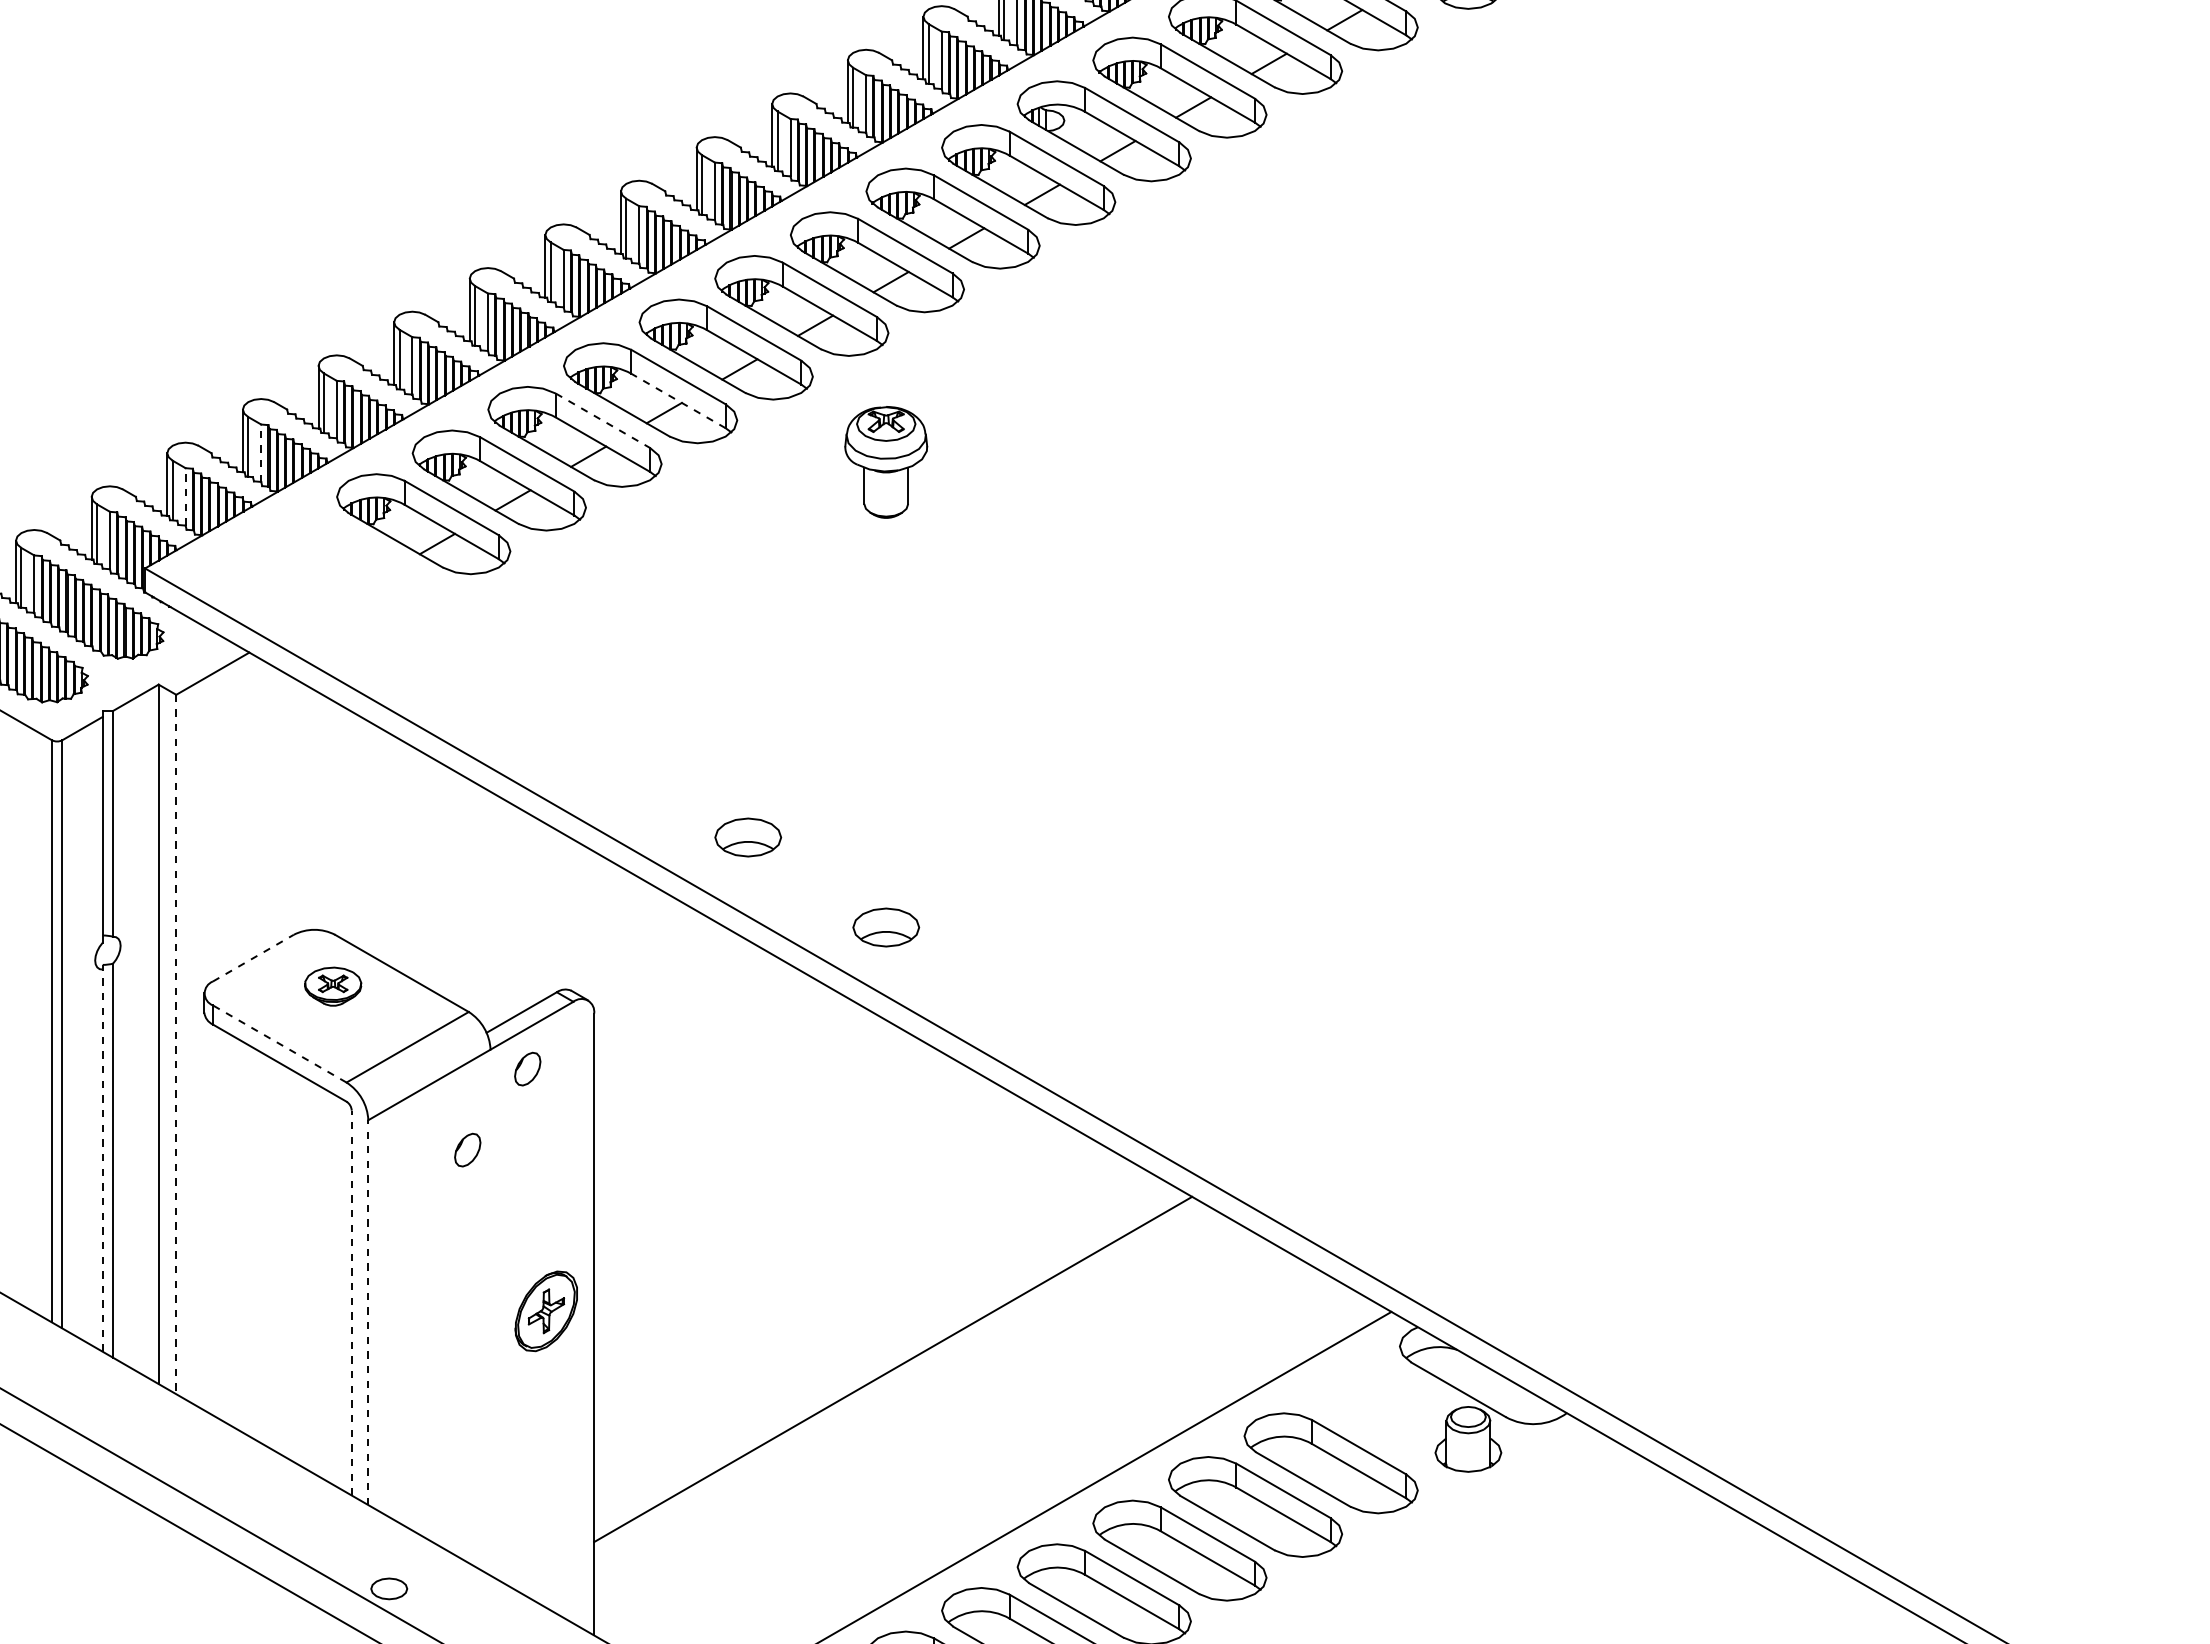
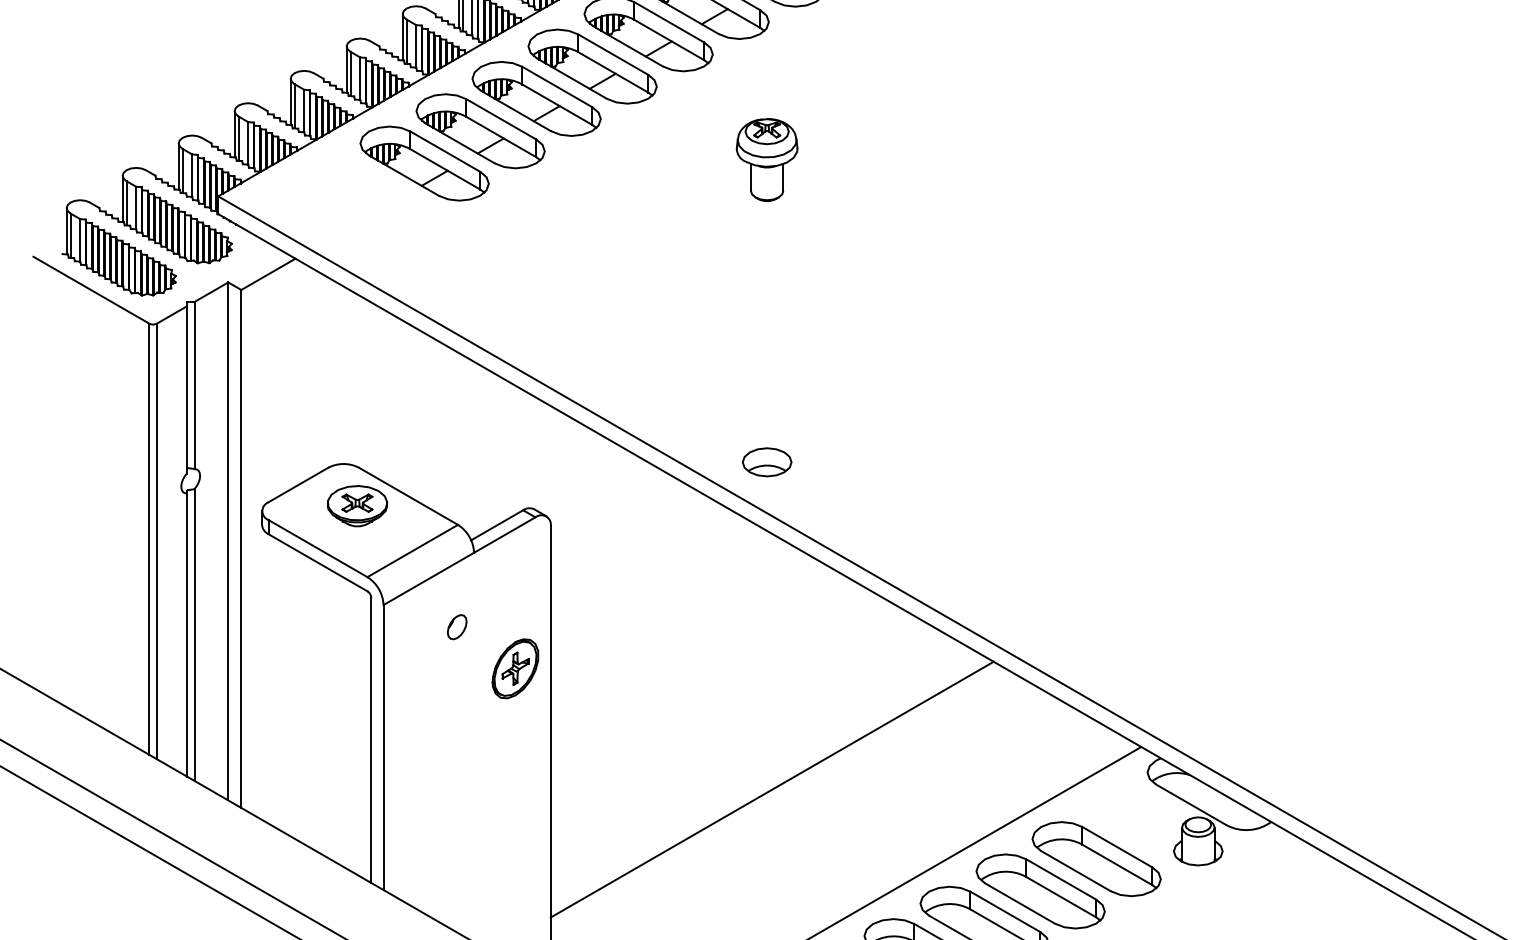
line: (678, 400) -> (613, 72), dashed -> solid
line: (603, 421) -> (557, 87), dashed -> solid
line: (261, 453) -> (304, 111), dashed -> solid
part: (886, 462) -> (767, 160), moved
line: (185, 496) -> (248, 143), dashed -> solid
part: (748, 837) -> (665, 395), removed
line: (253, 958) -> (298, 485), dashed -> solid
part: (333, 986) -> (357, 506), size x1.43
line: (279, 1043) -> (317, 548), dashed -> solid
line: (176, 1044) -> (241, 548), dashed -> solid
part: (527, 1068) -> (501, 566), removed
line: (102, 1160) -> (186, 634), dashed -> solid
line: (351, 1302) -> (371, 740), dashed -> solid
part: (545, 1311) -> (514, 668), moved
line: (368, 1312) -> (383, 747), dashed -> solid

